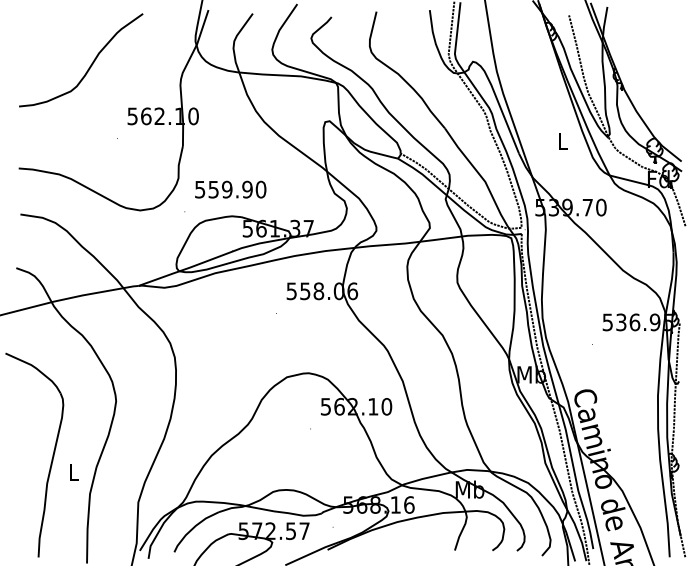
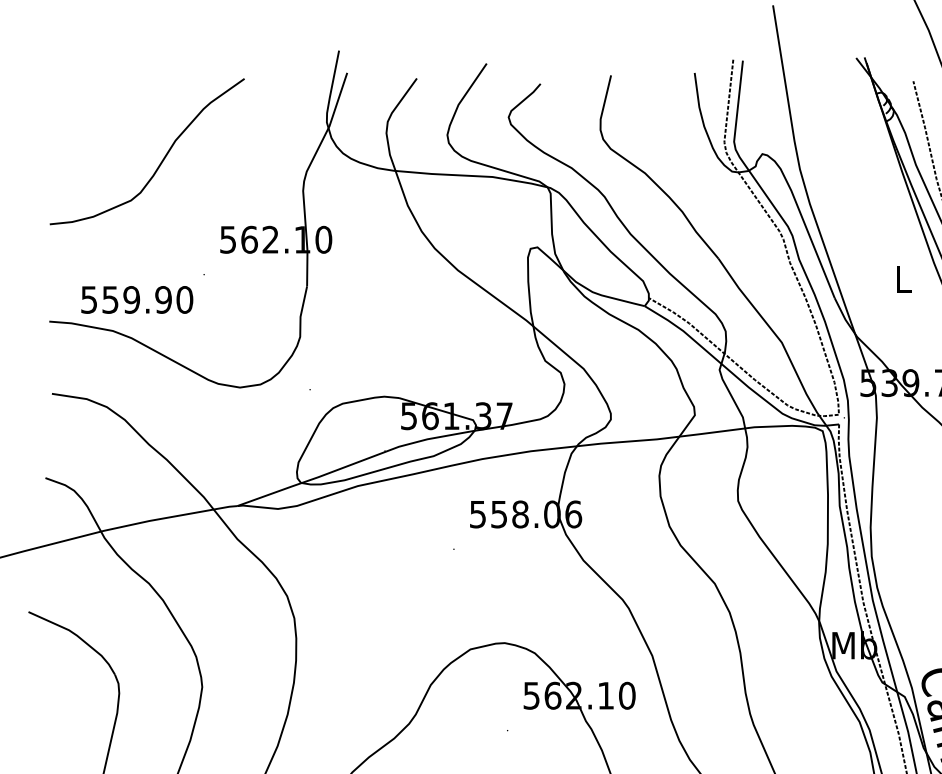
text: (230, 189) -> (136, 299), moved

